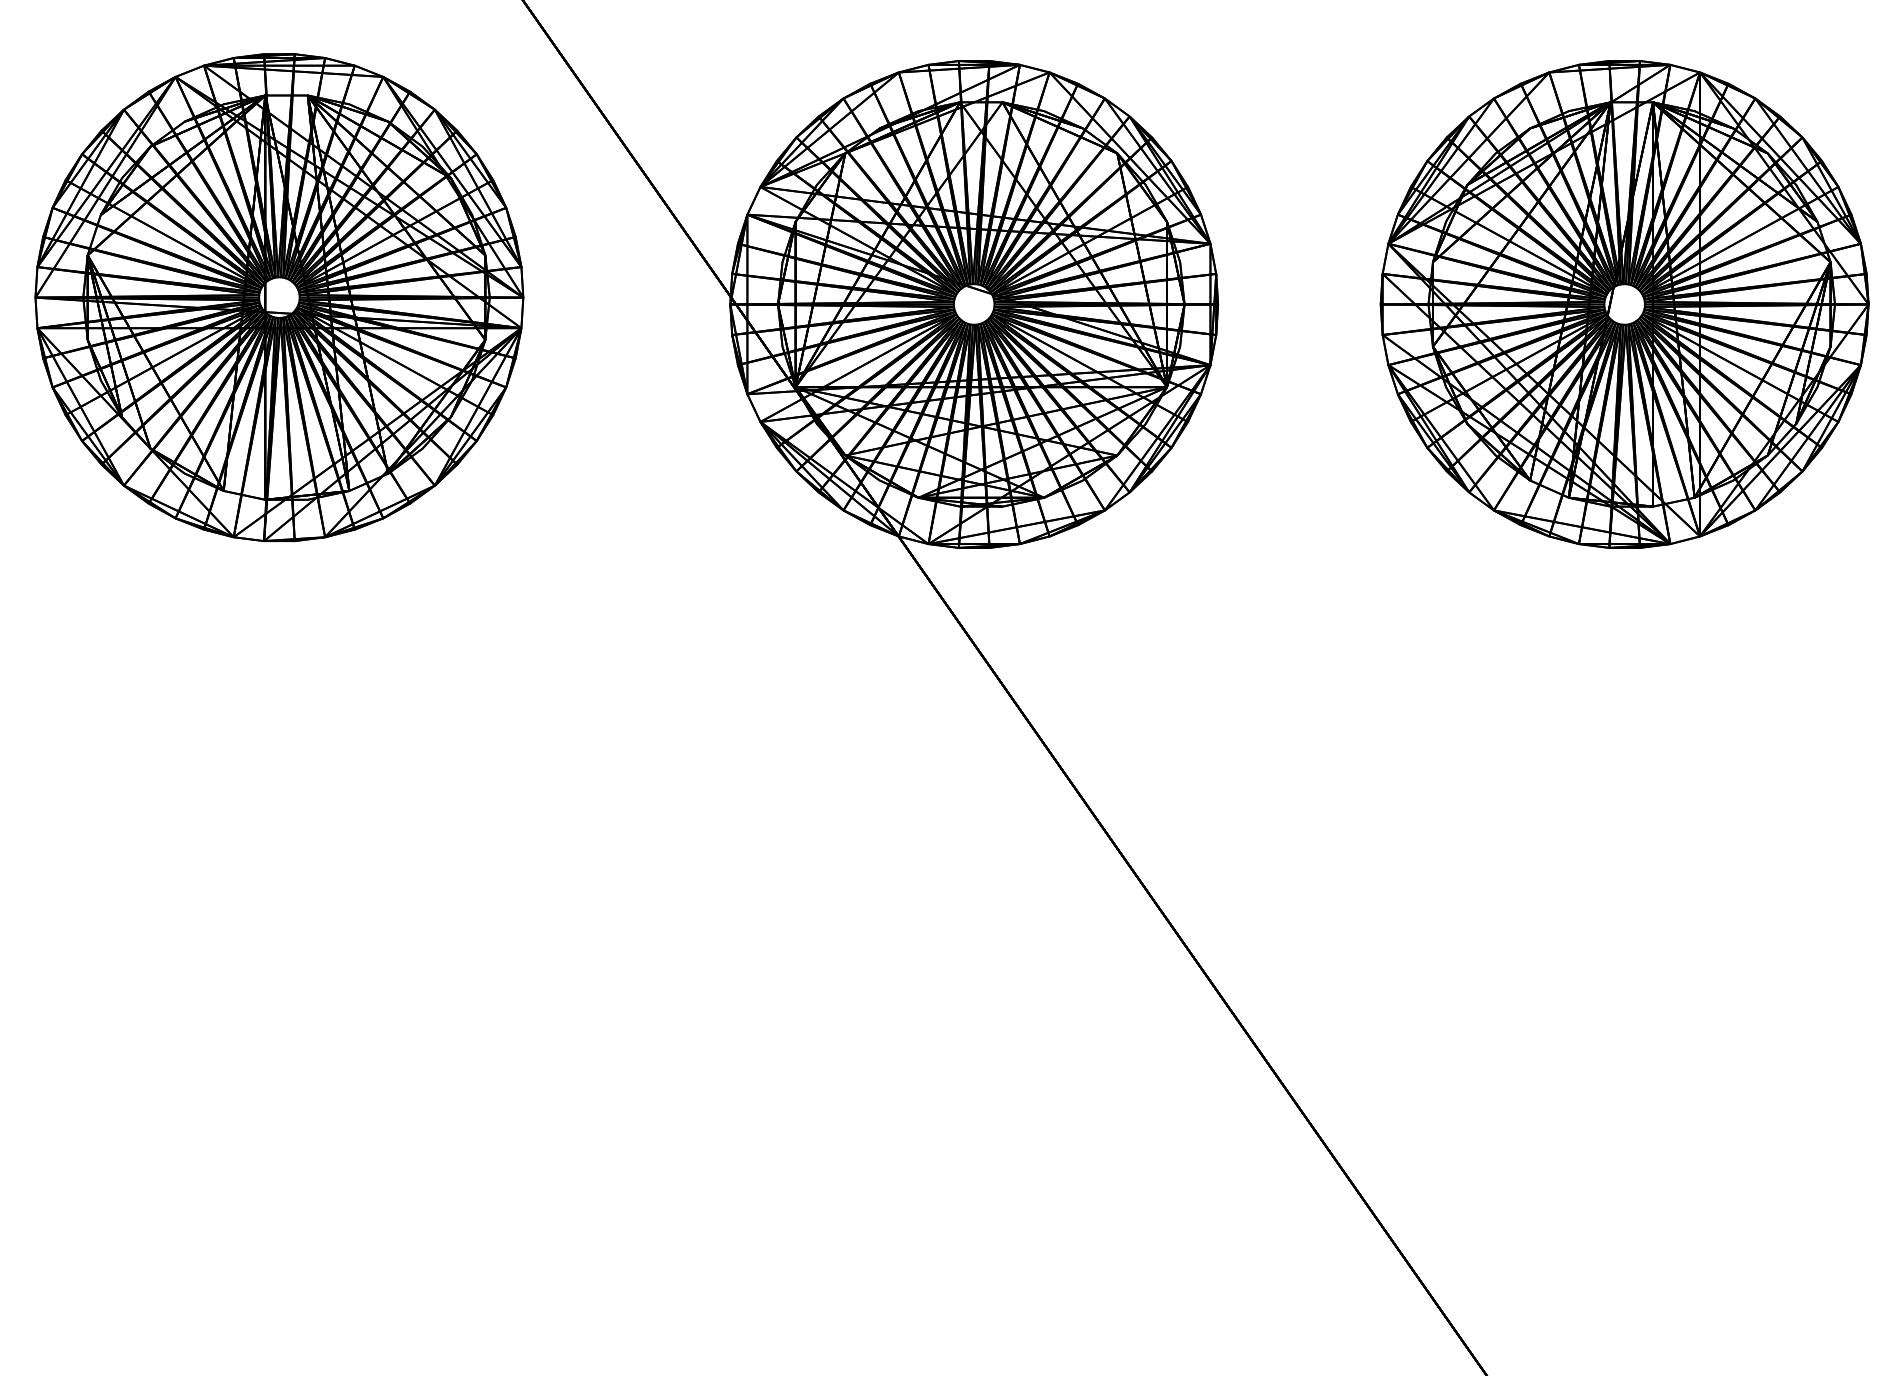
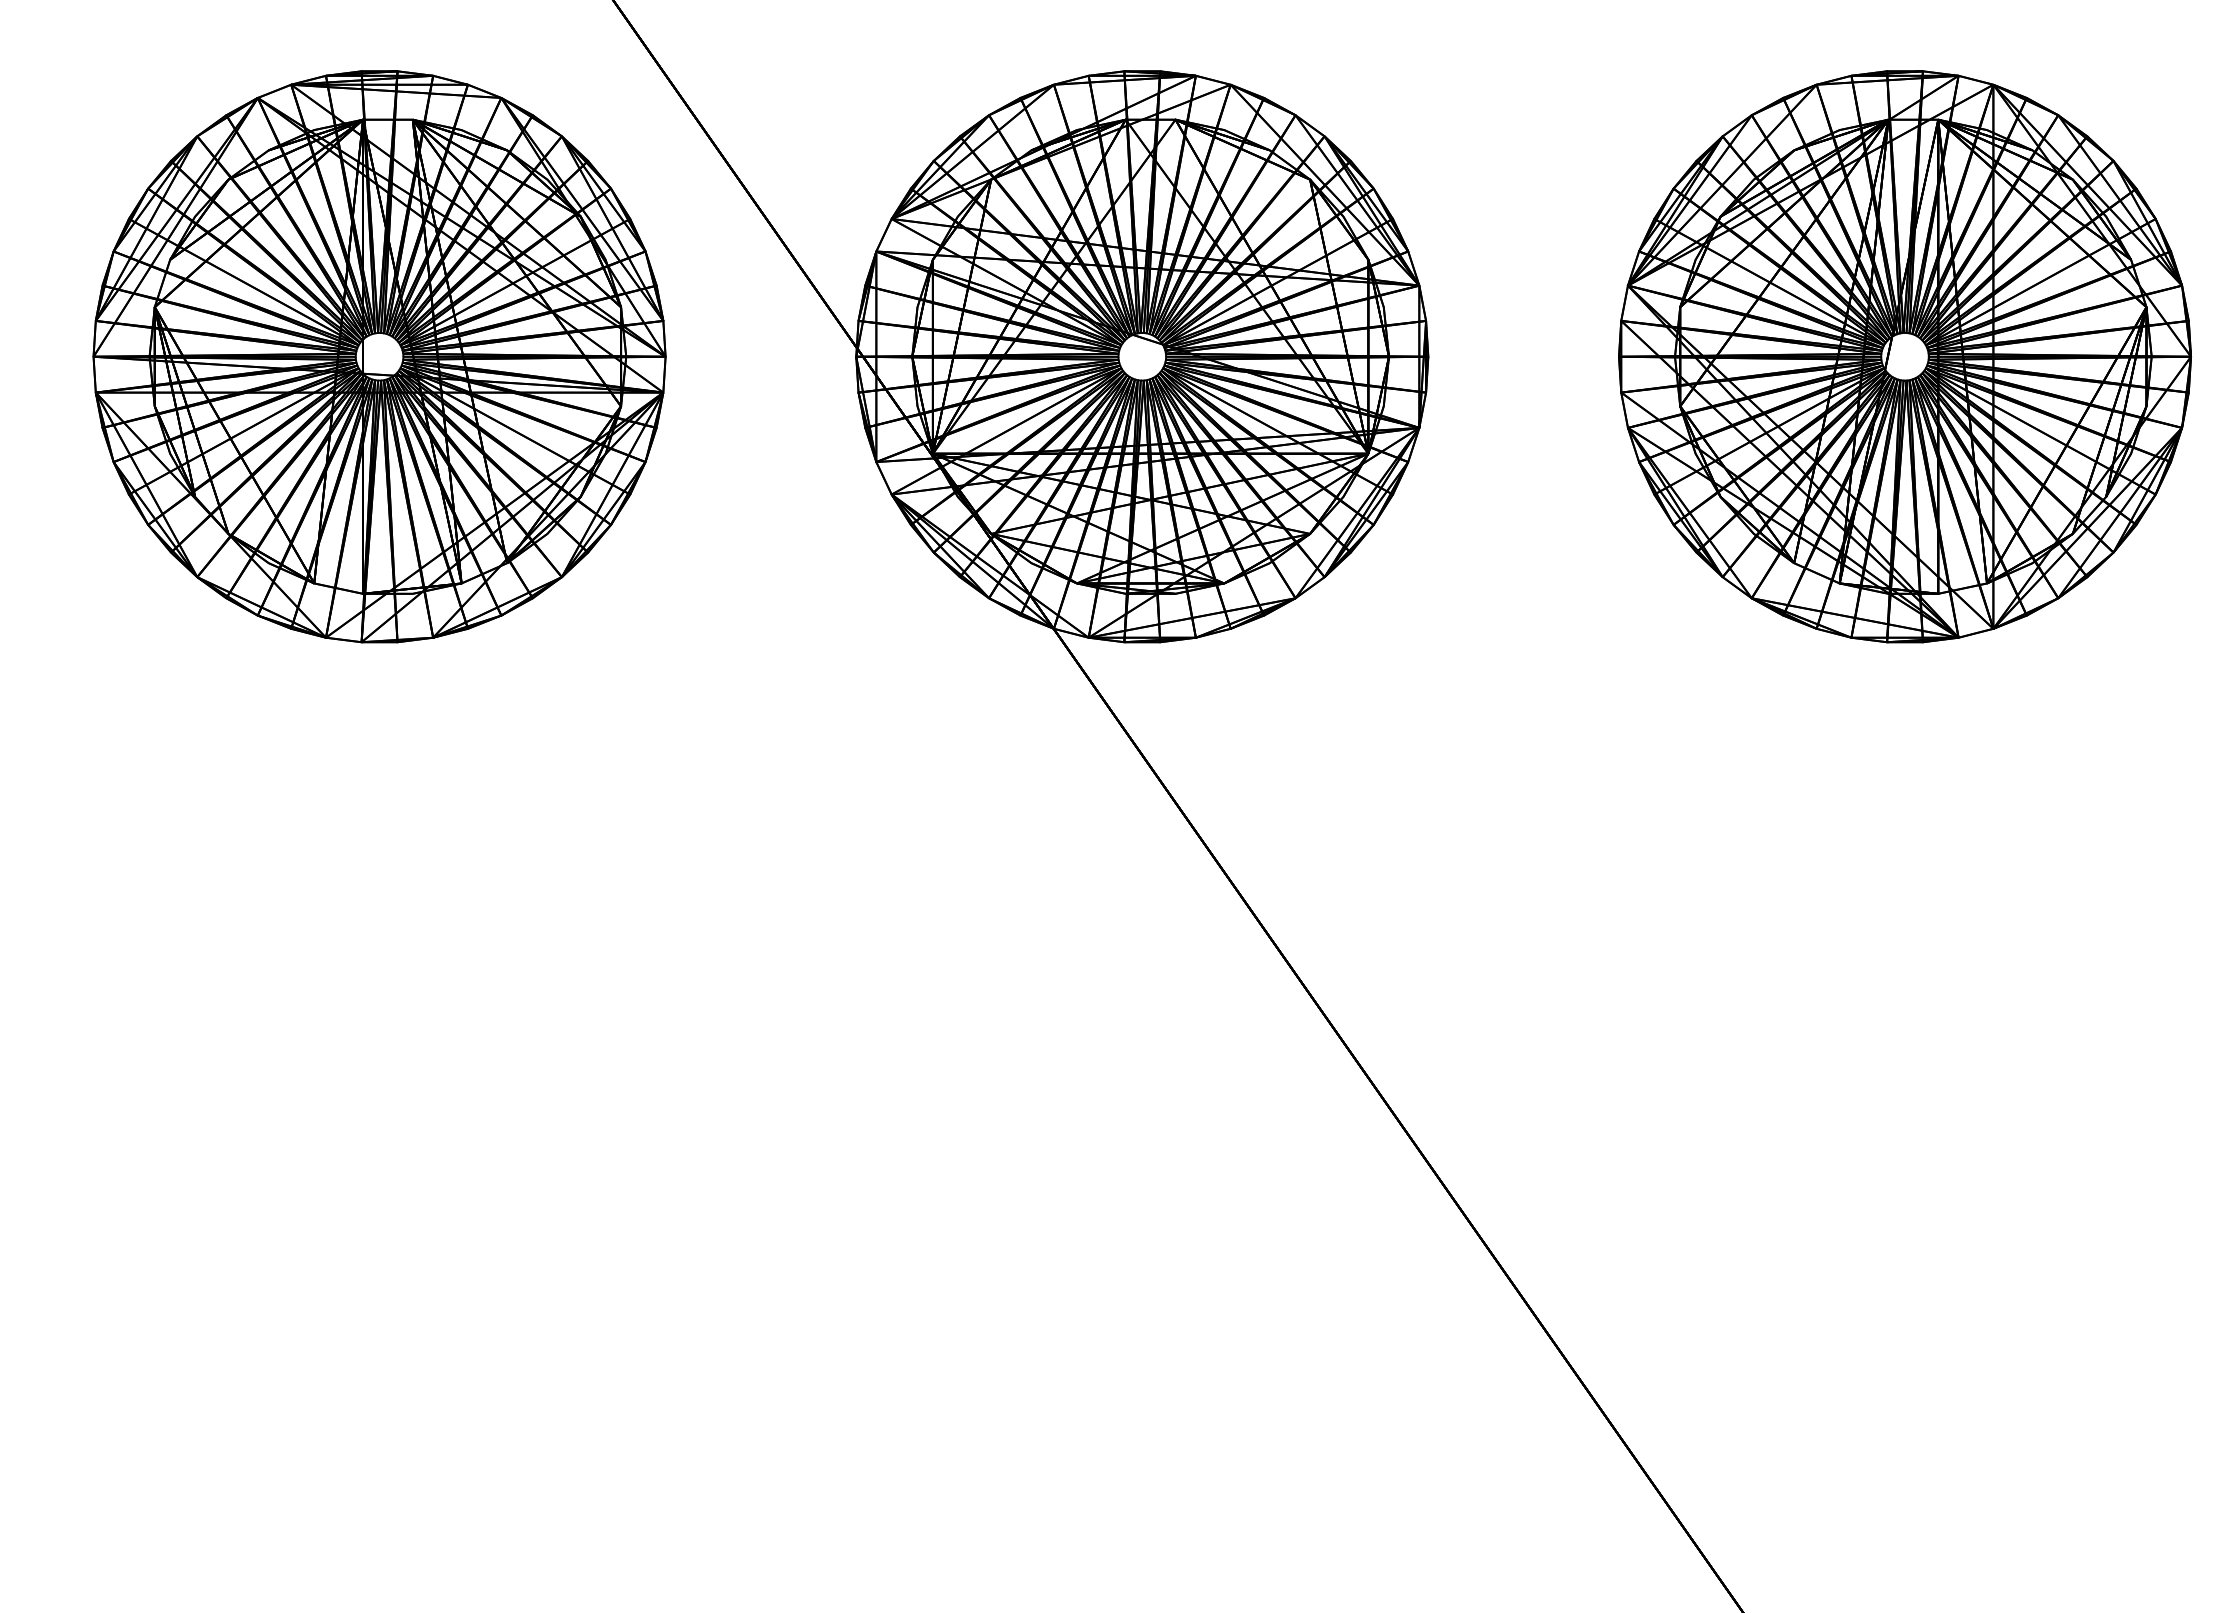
part: (279, 297) -> (379, 356), moved

